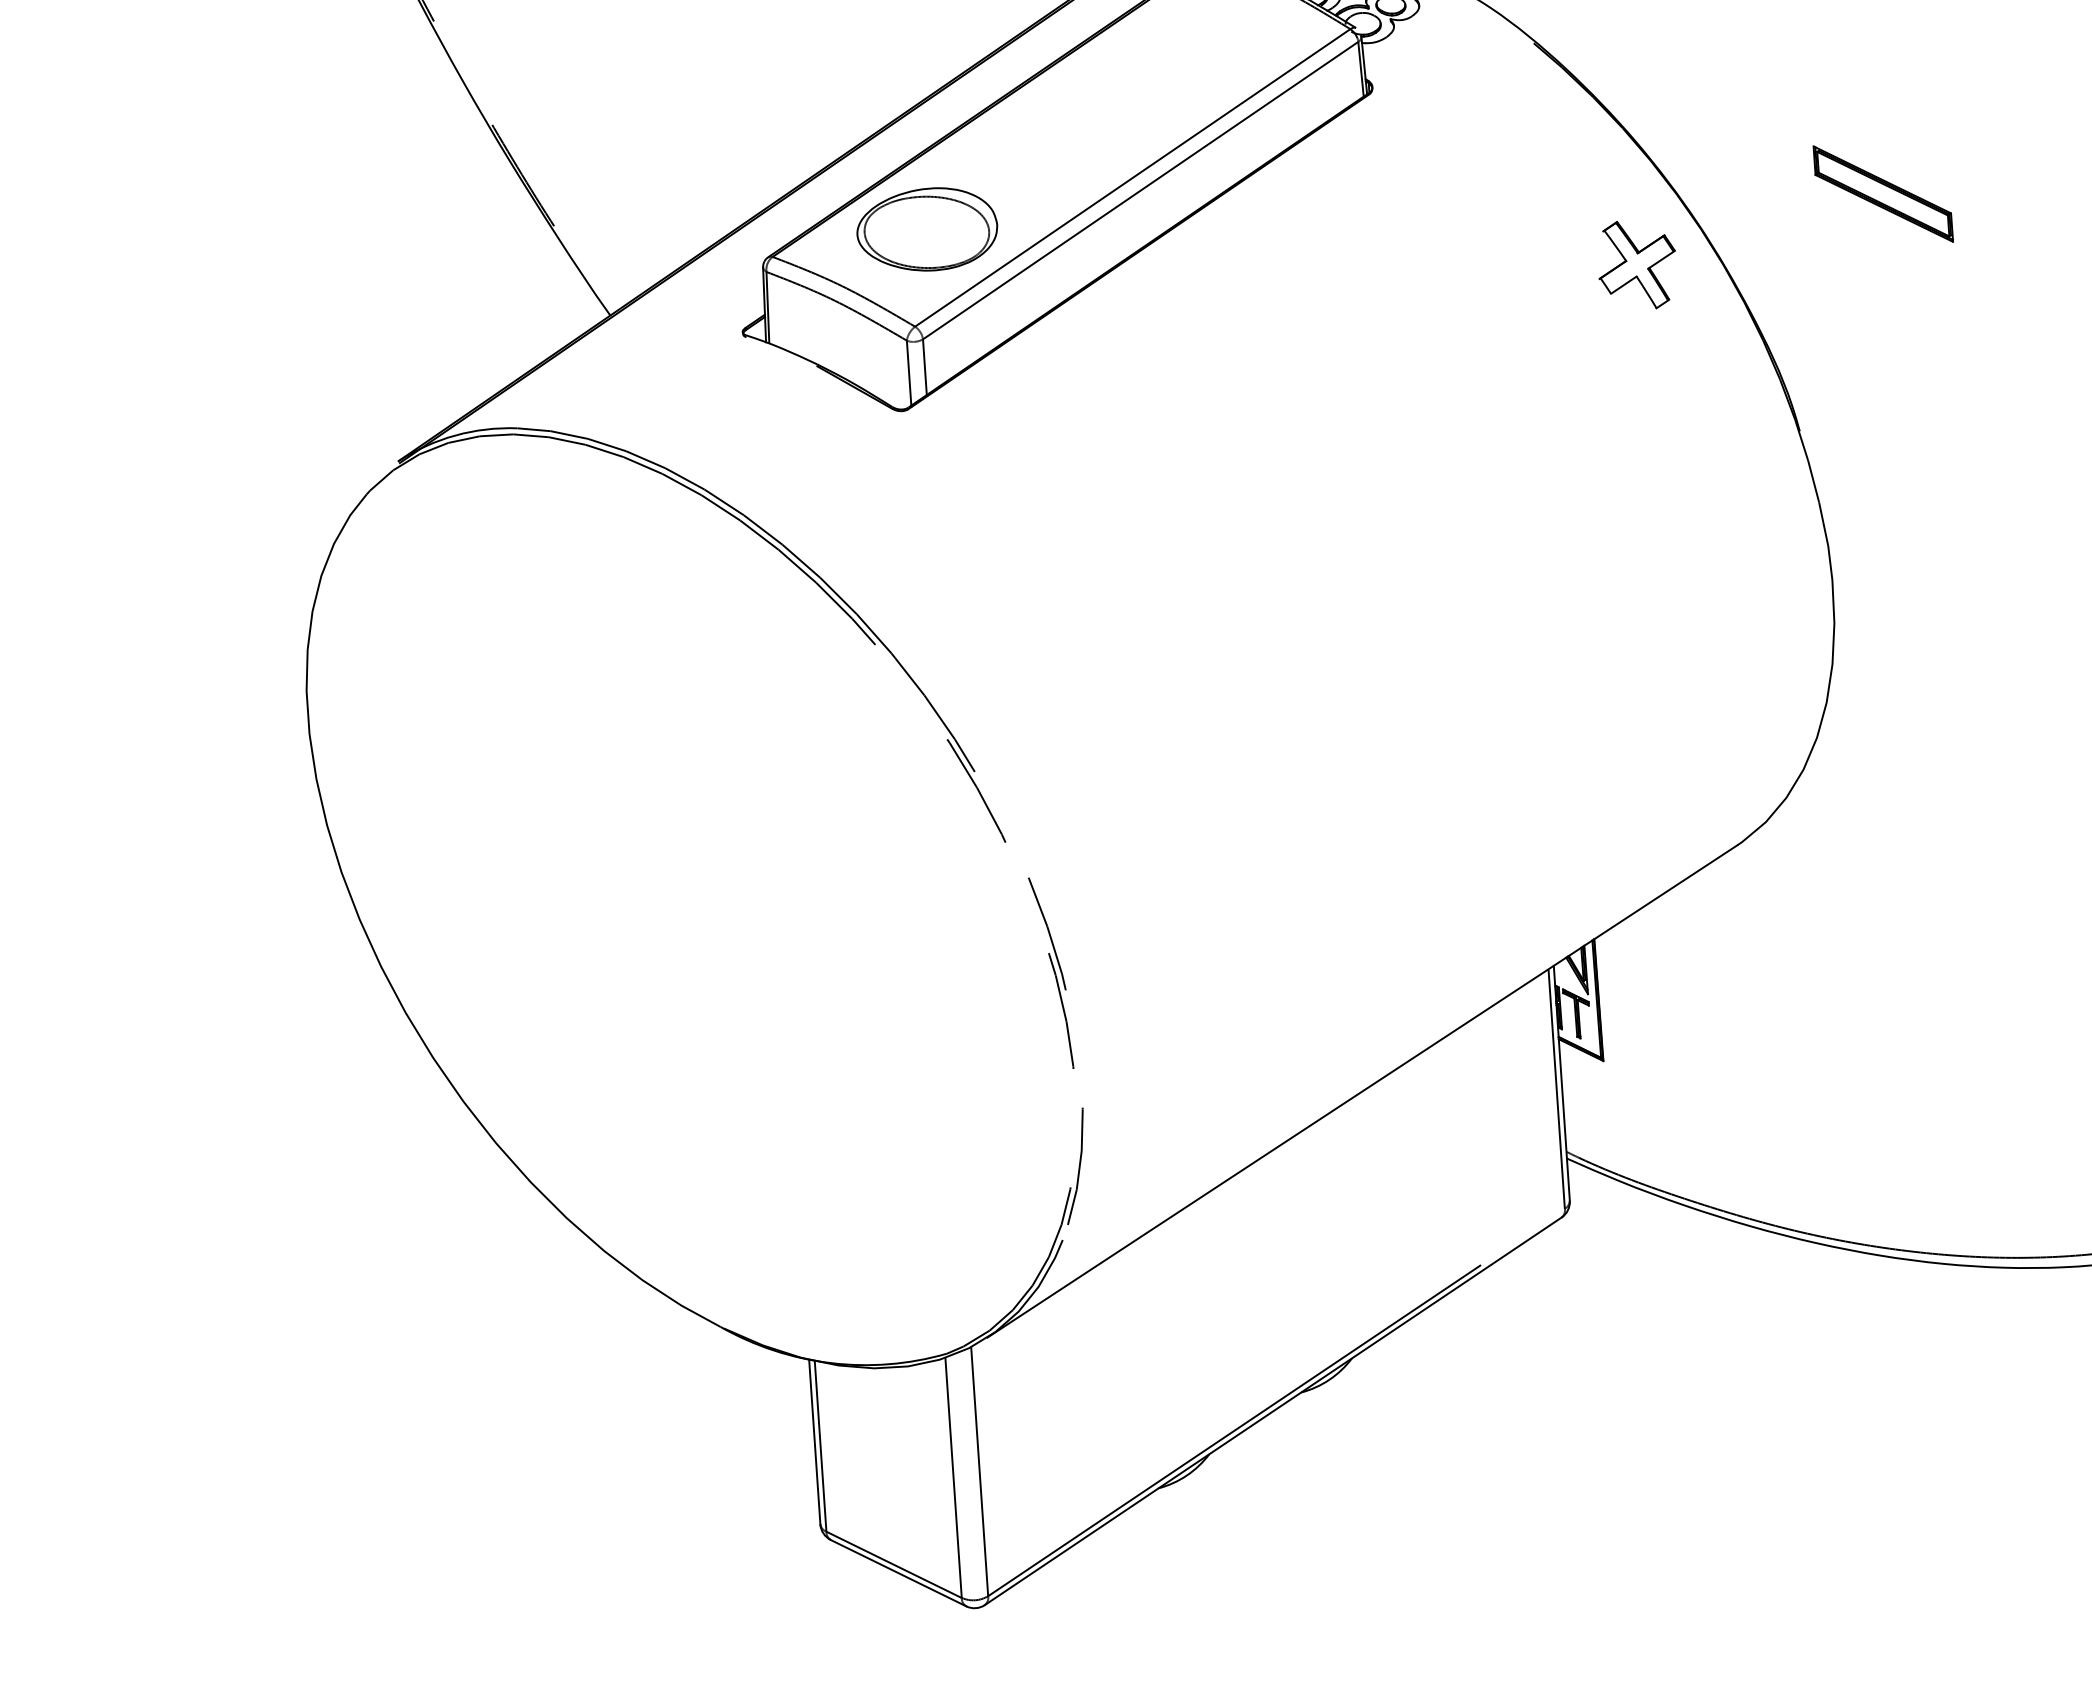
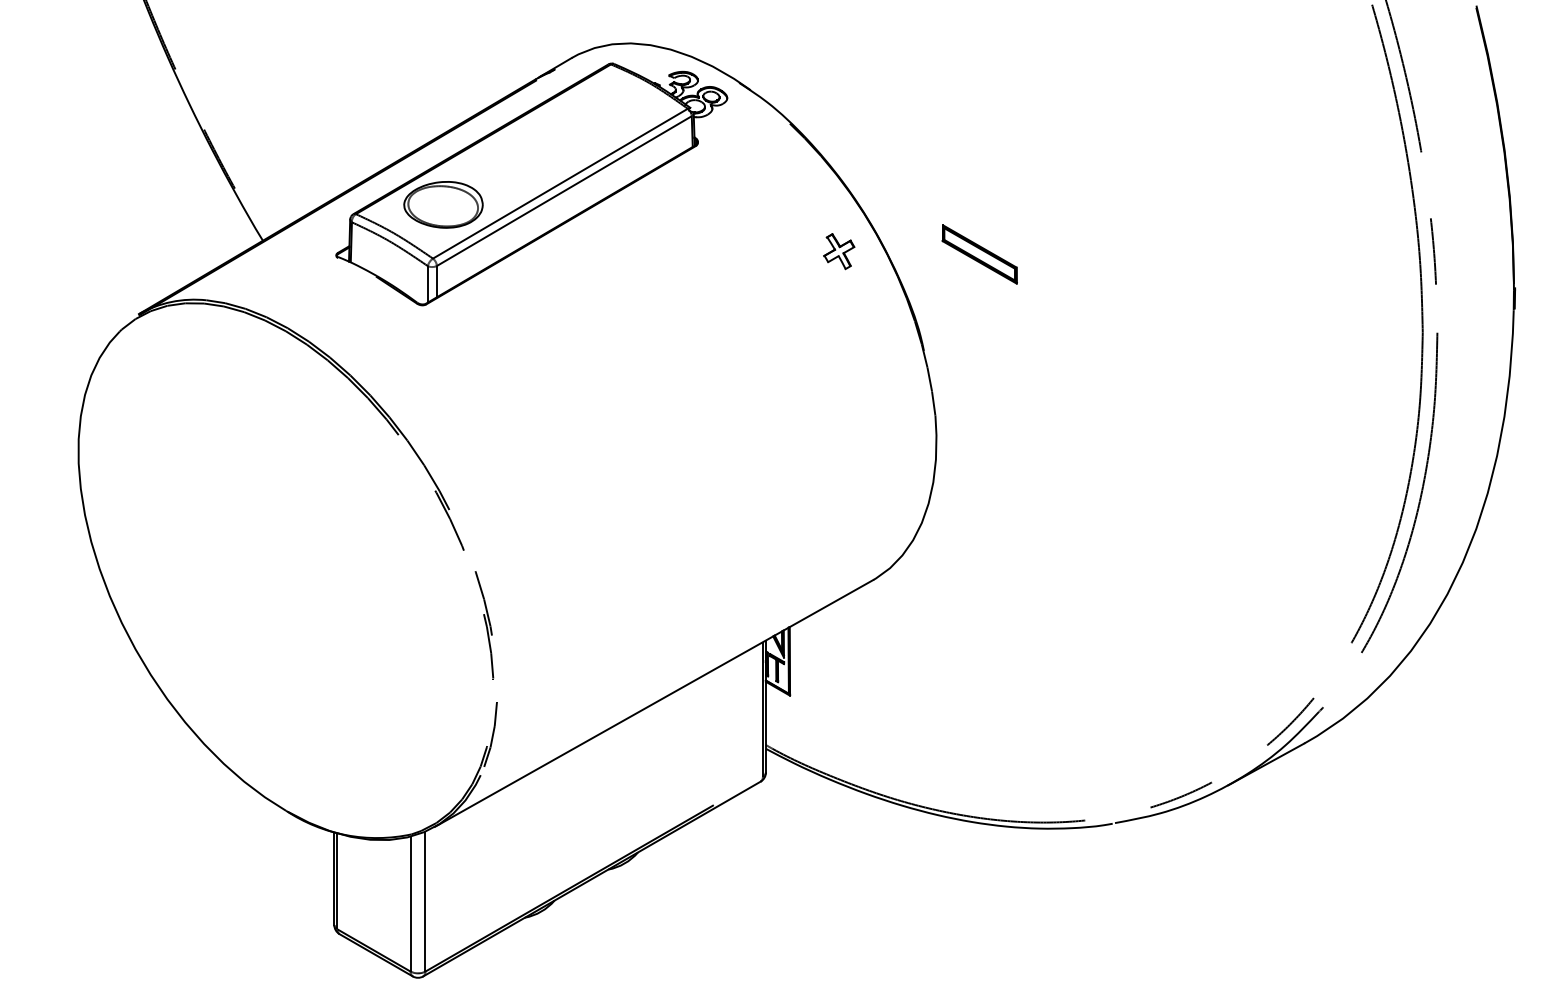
part: (1882, 194) -> (979, 254), moved
part: (1635, 264) -> (838, 251), size x0.7

